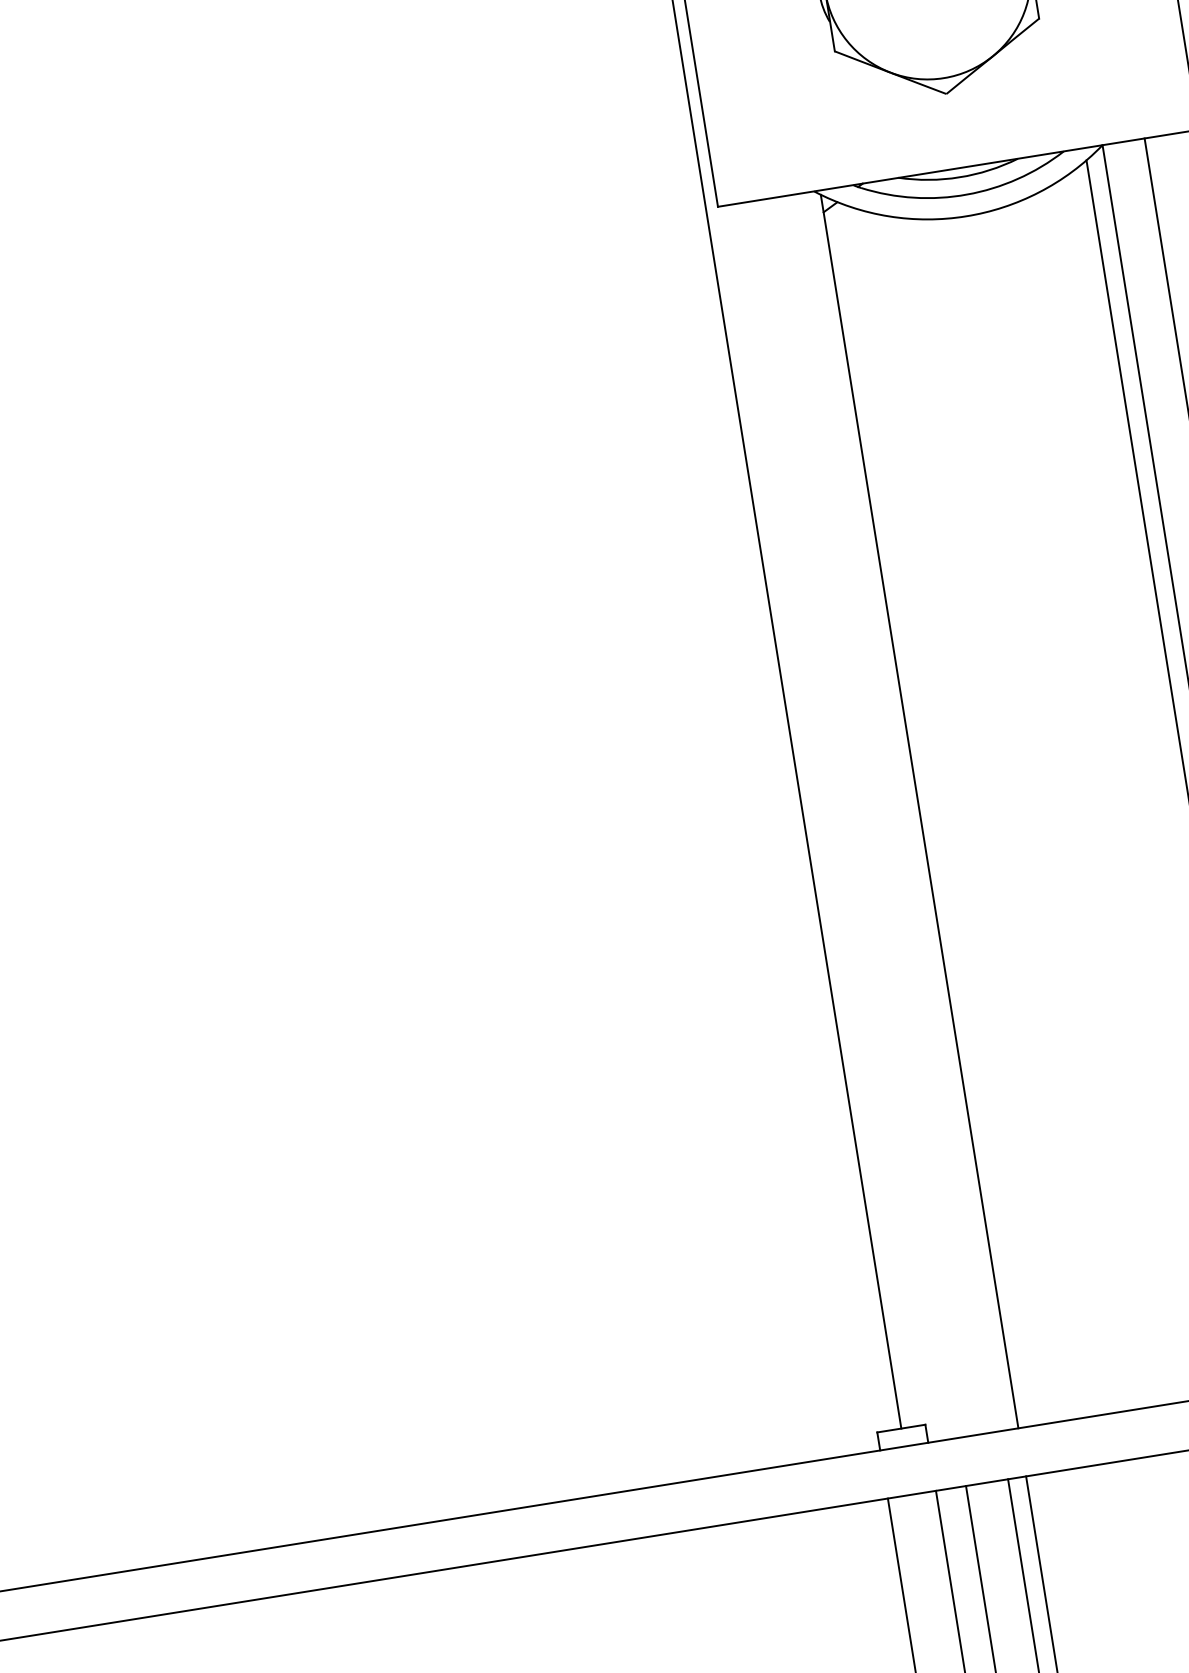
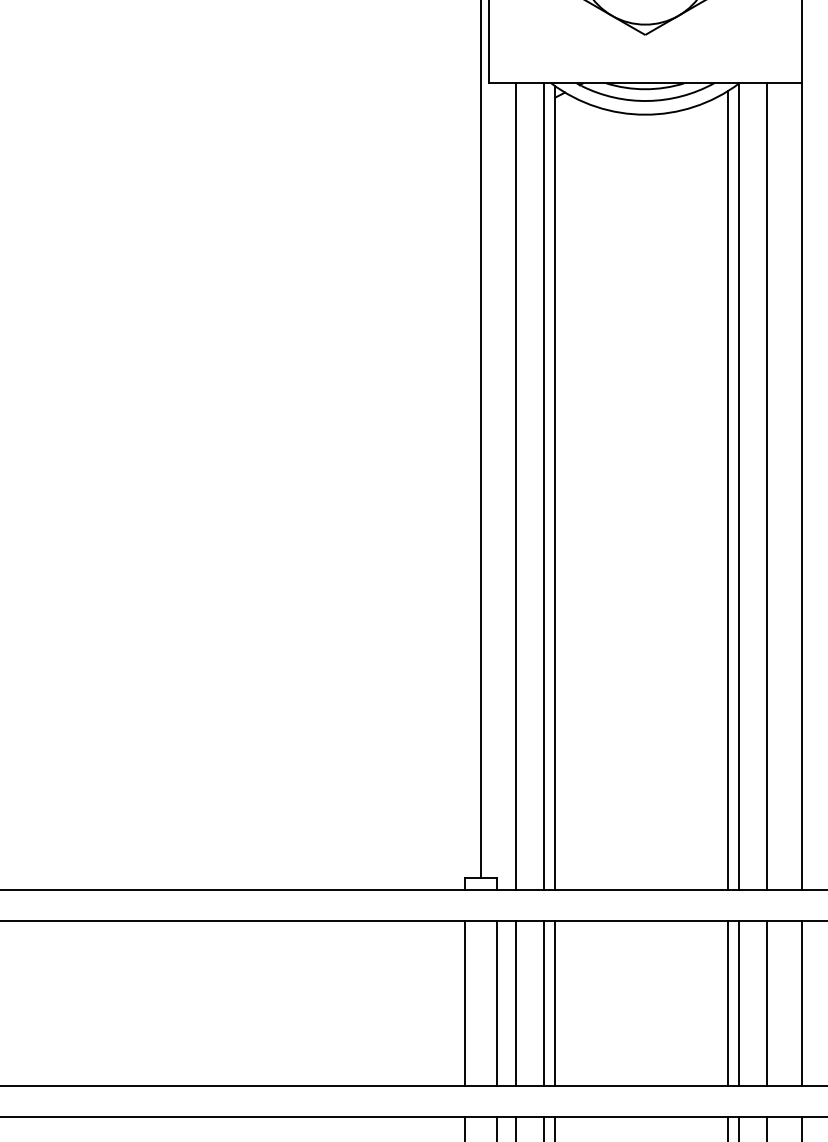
line: (901, 811) -> (543, 486), added
line: (859, 818) -> (516, 486), added

